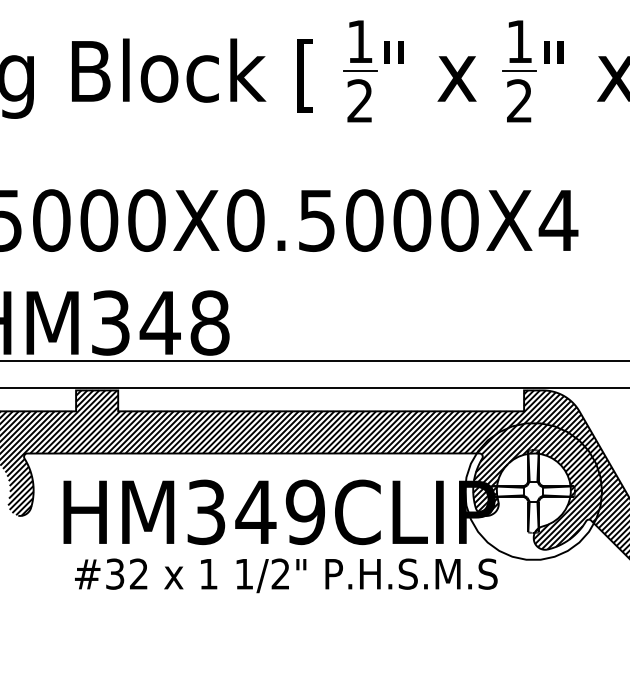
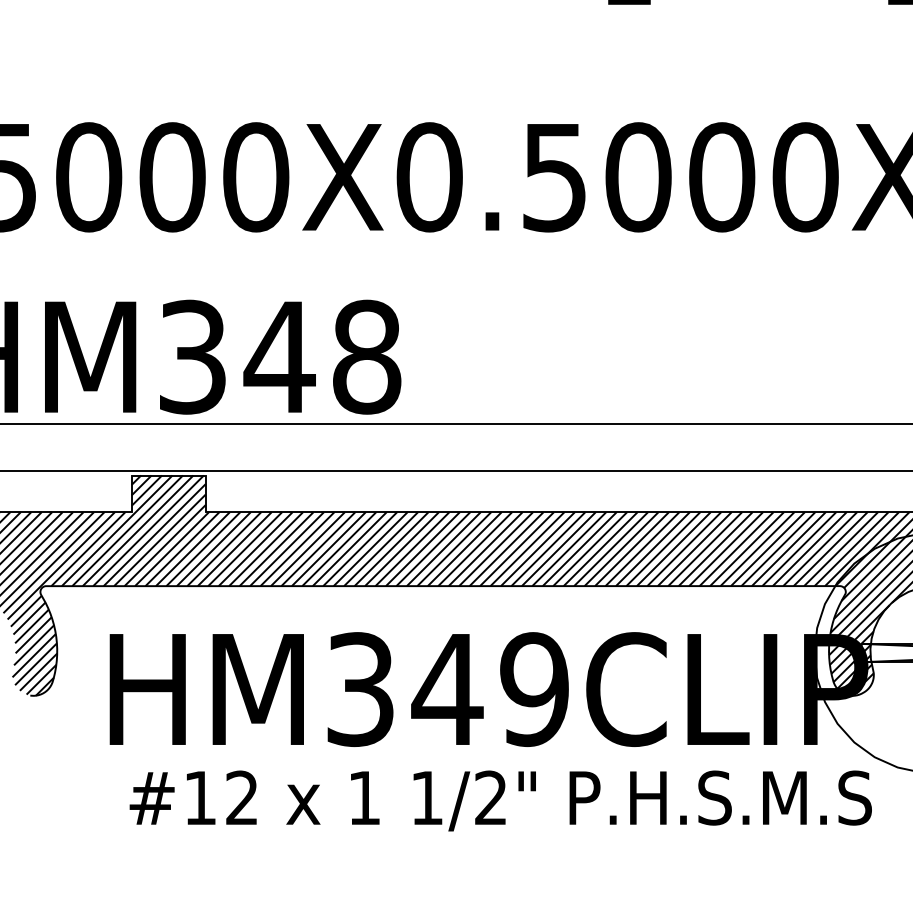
text: (115, 573) -> (200, 796), #32 -> #12

